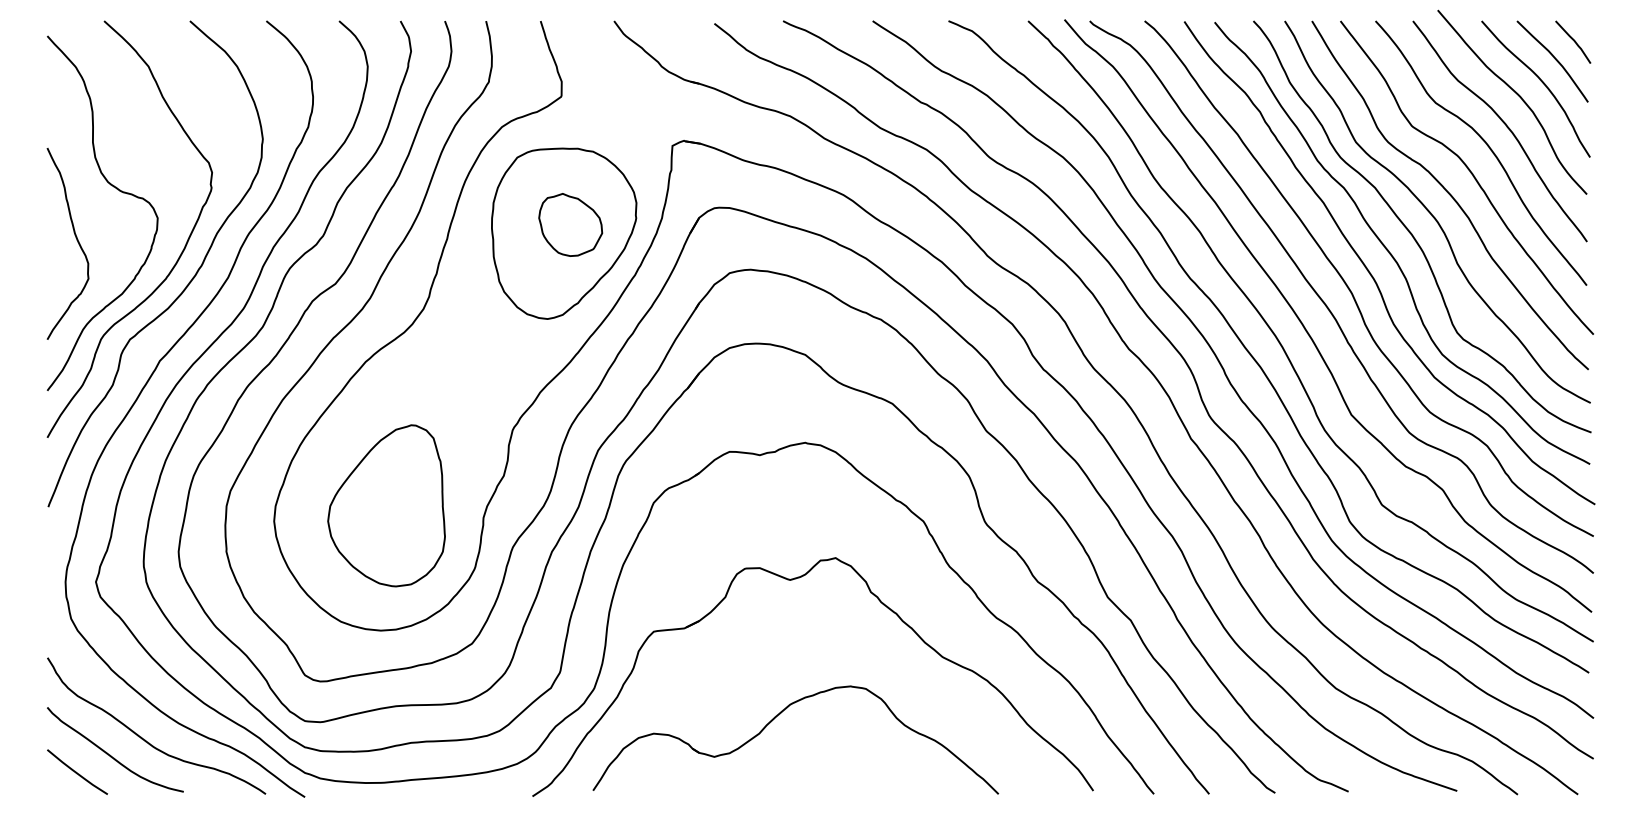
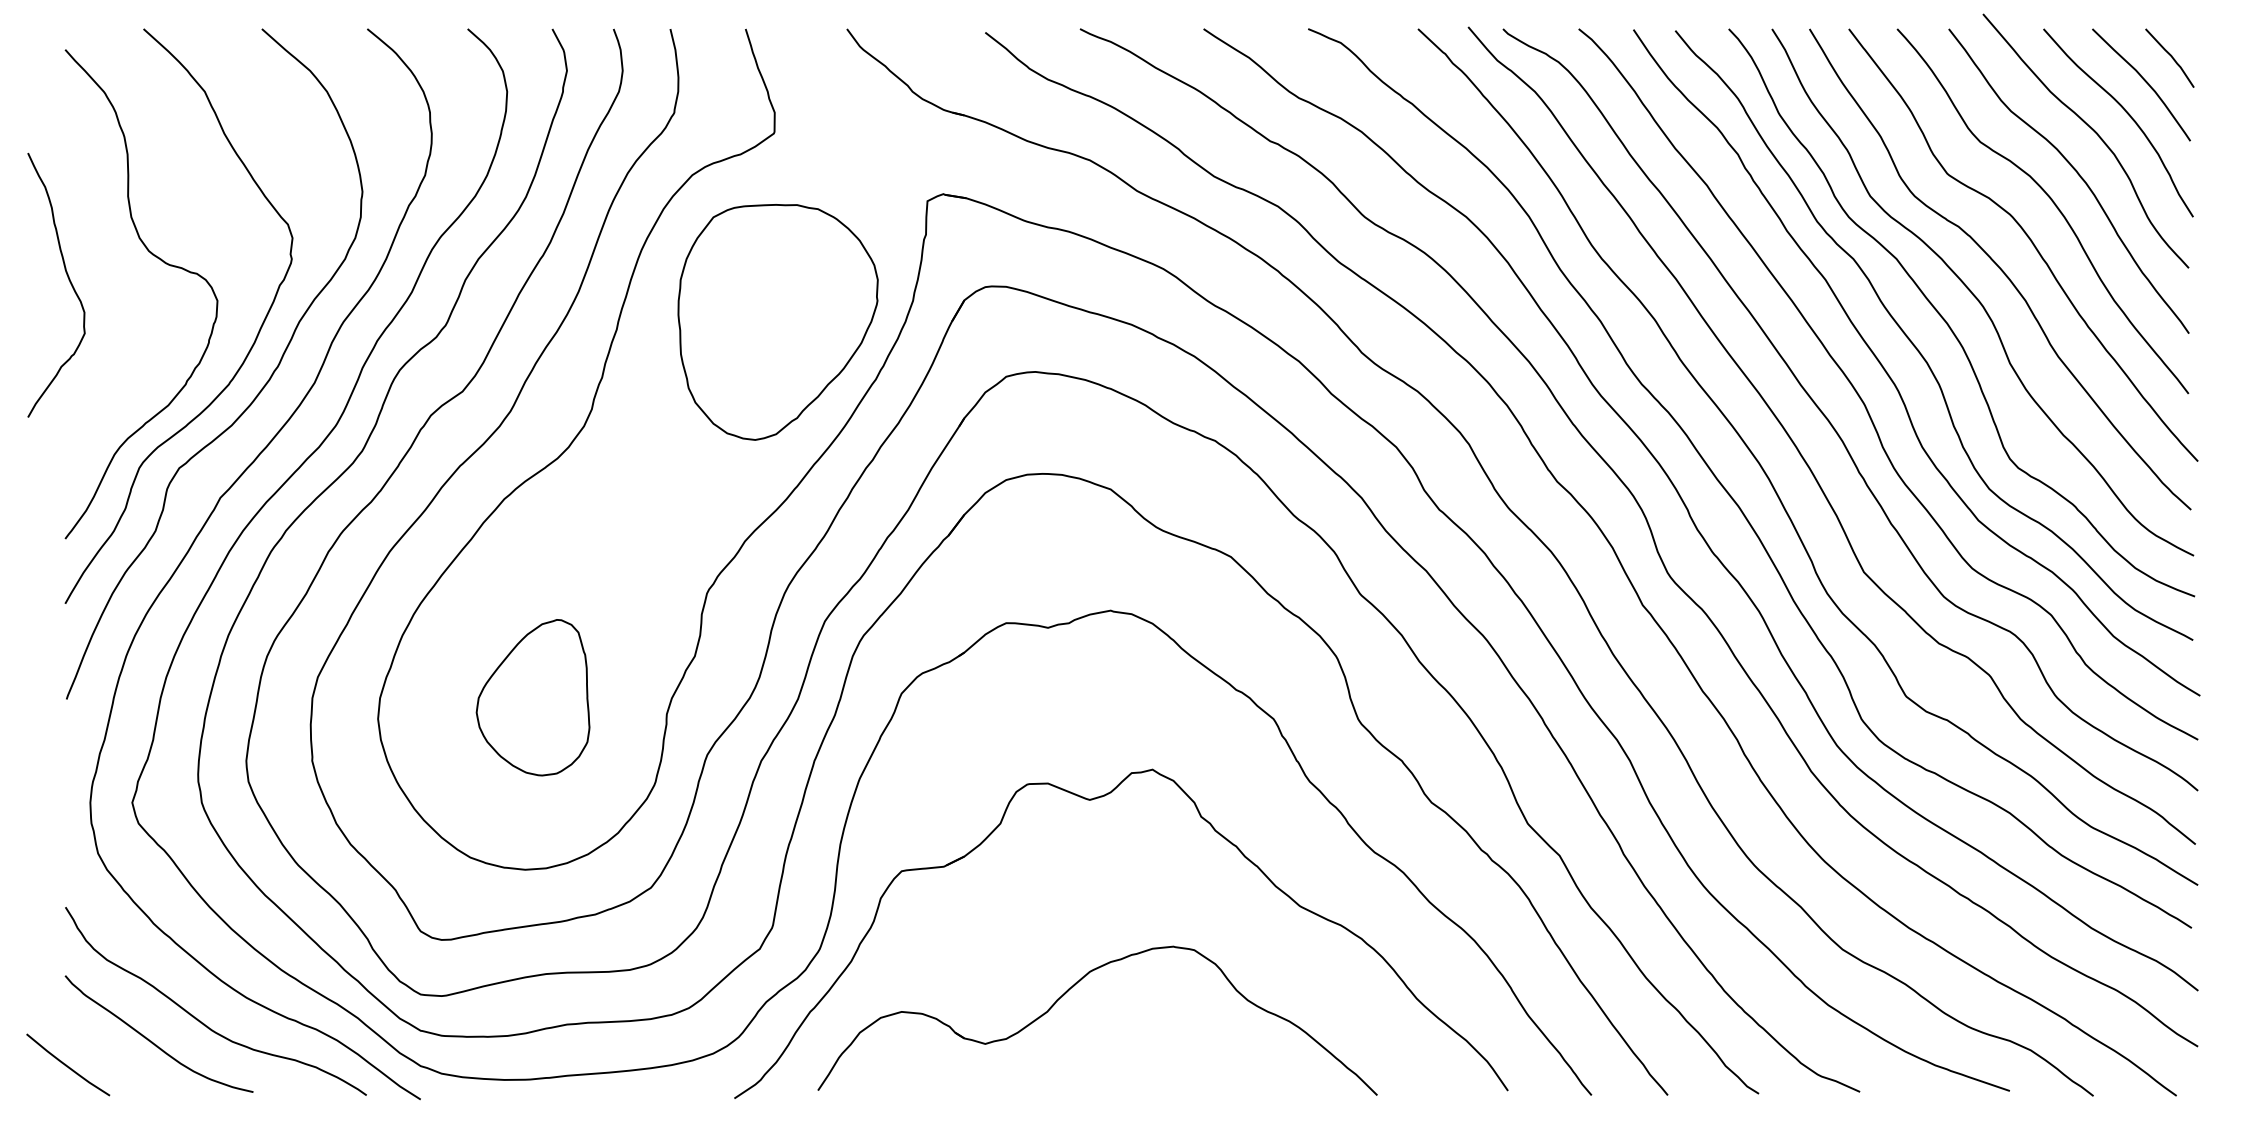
part: (570, 224) -> (786, 309), removed
curve: (76, 240) -> (68, 280), moved
part: (386, 505) -> (533, 697), size x0.7
curve: (76, 771) -> (66, 1064), moved

